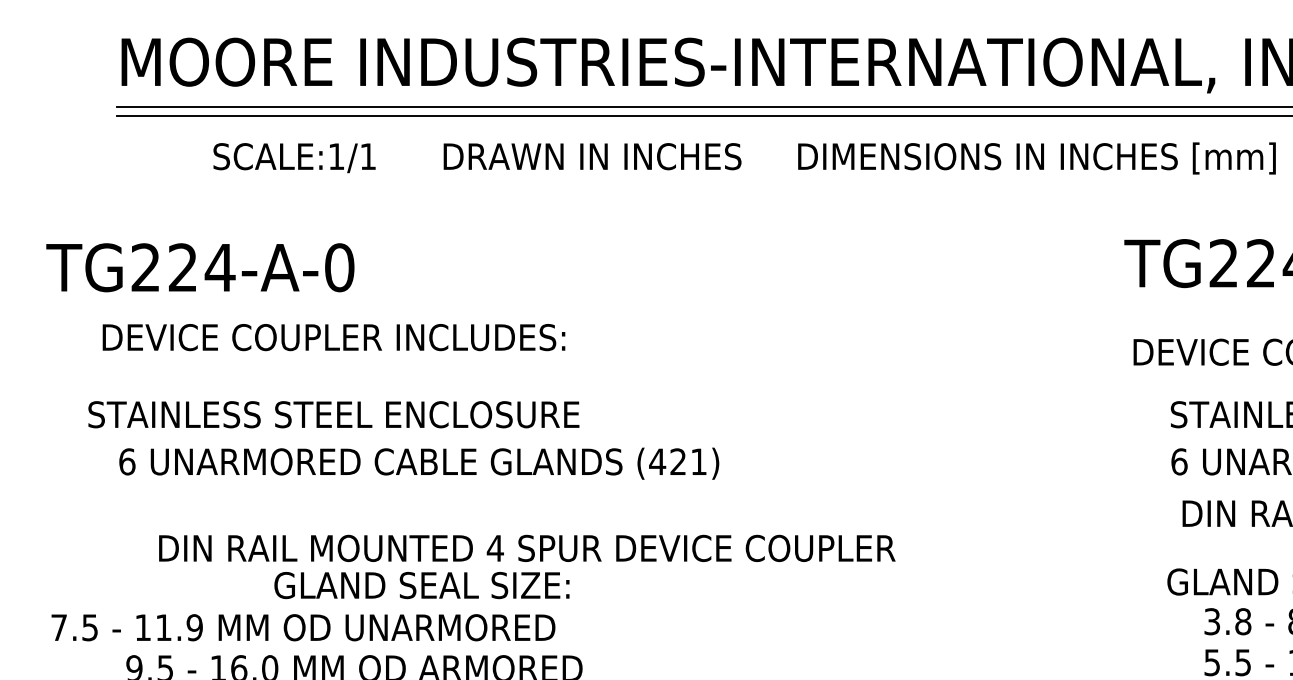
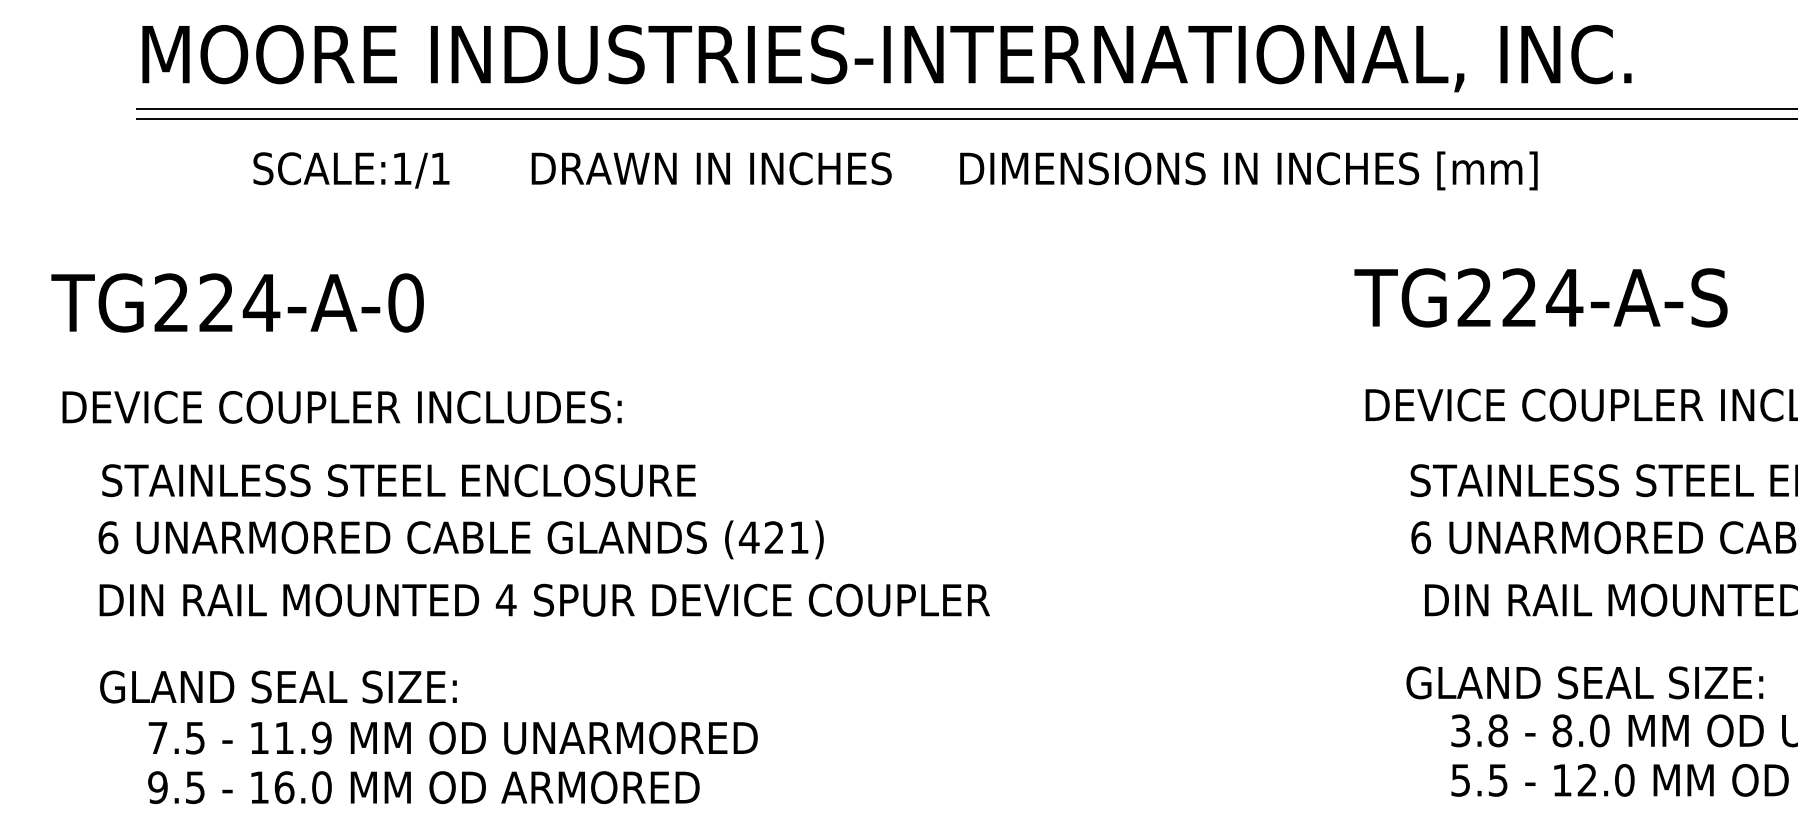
text: (333, 336) -> (341, 406), moved
text: (418, 463) -> (460, 539), moved
text: (527, 547) -> (544, 599), moved
text: (421, 585) -> (278, 686), moved
text: (302, 627) -> (452, 737), moved

